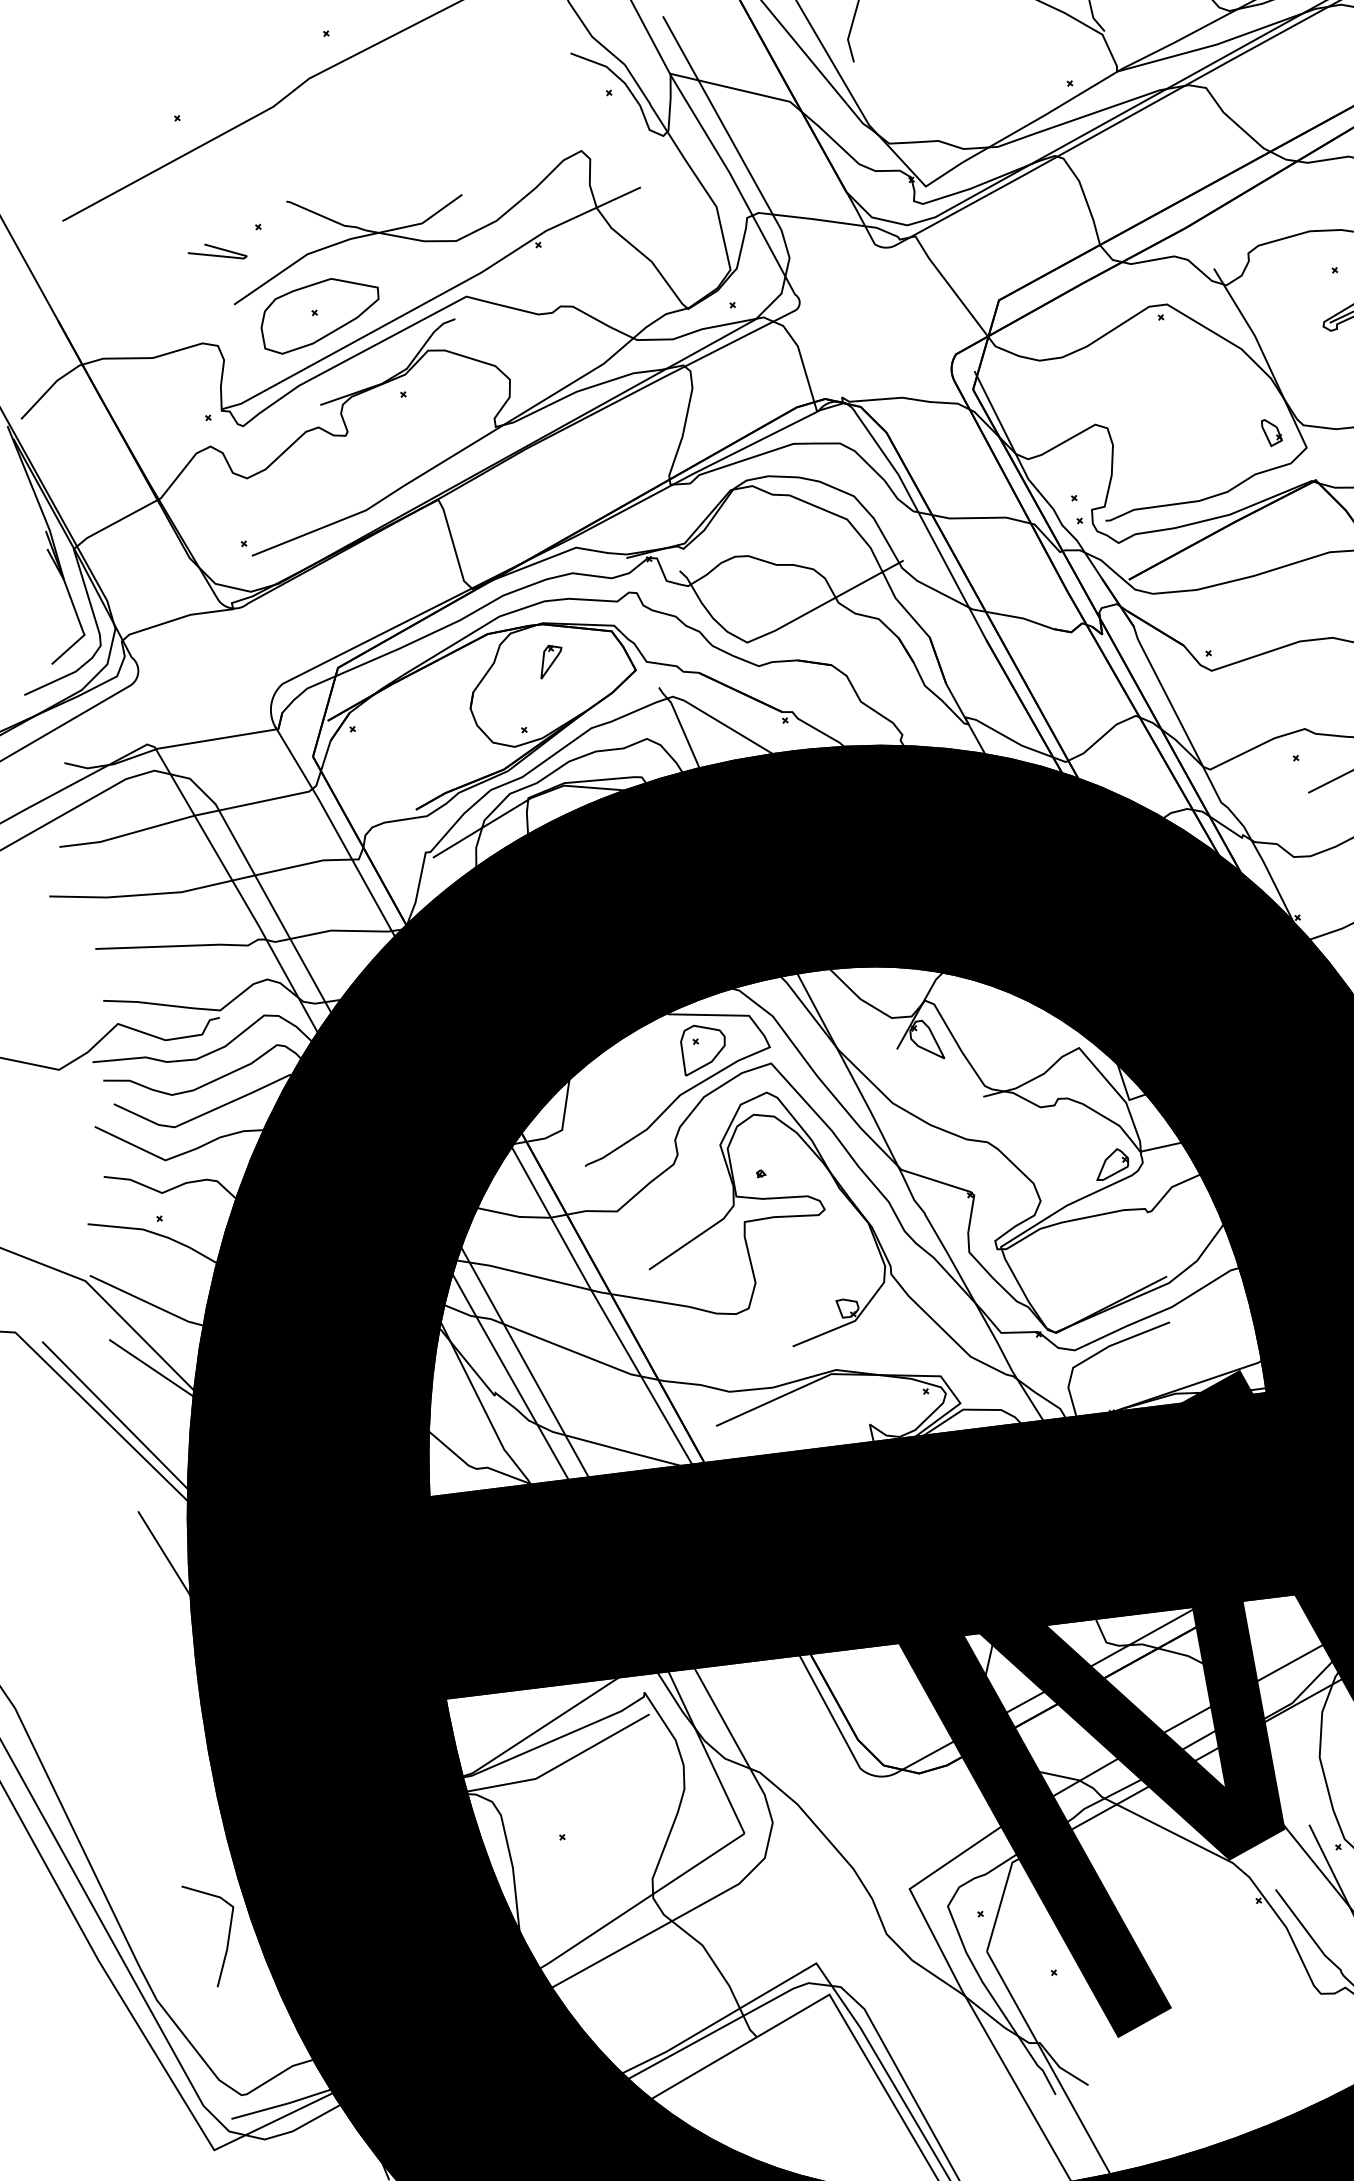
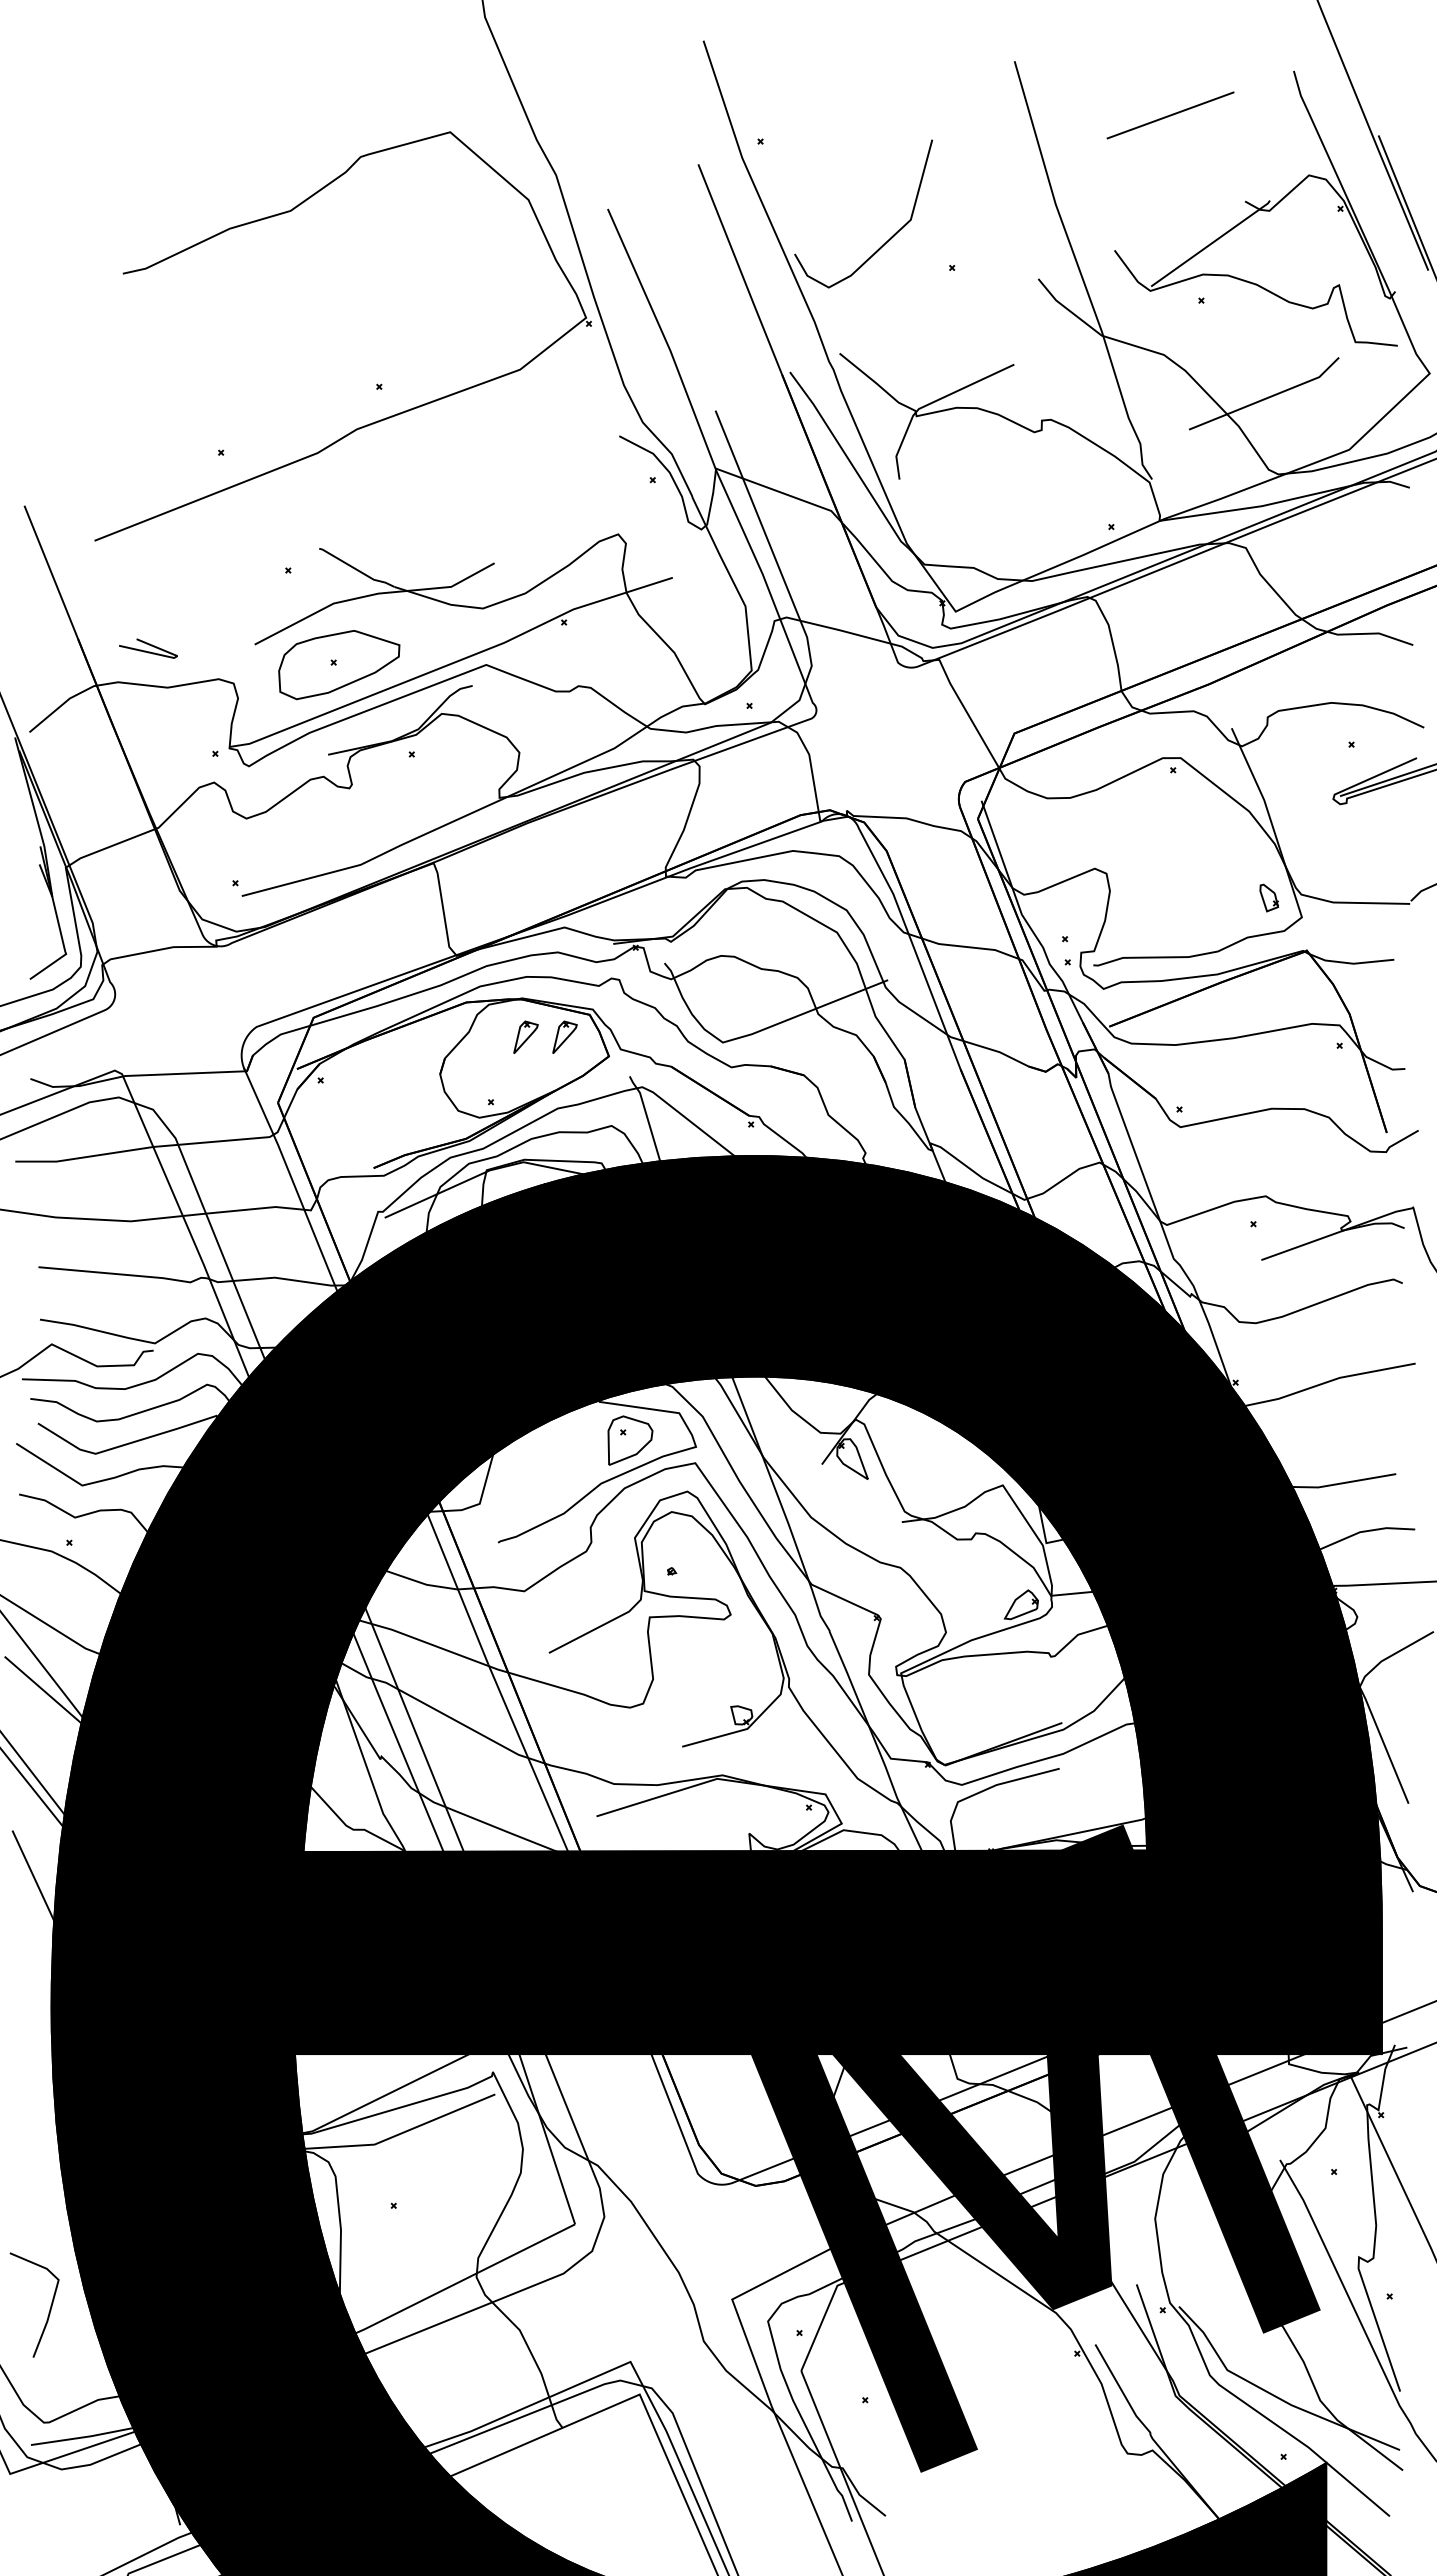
line: (216, 249) -> (148, 645), moved
part: (589, 655) -> (564, 1036), added
line: (227, 1937) -> (49, 2309), moved

